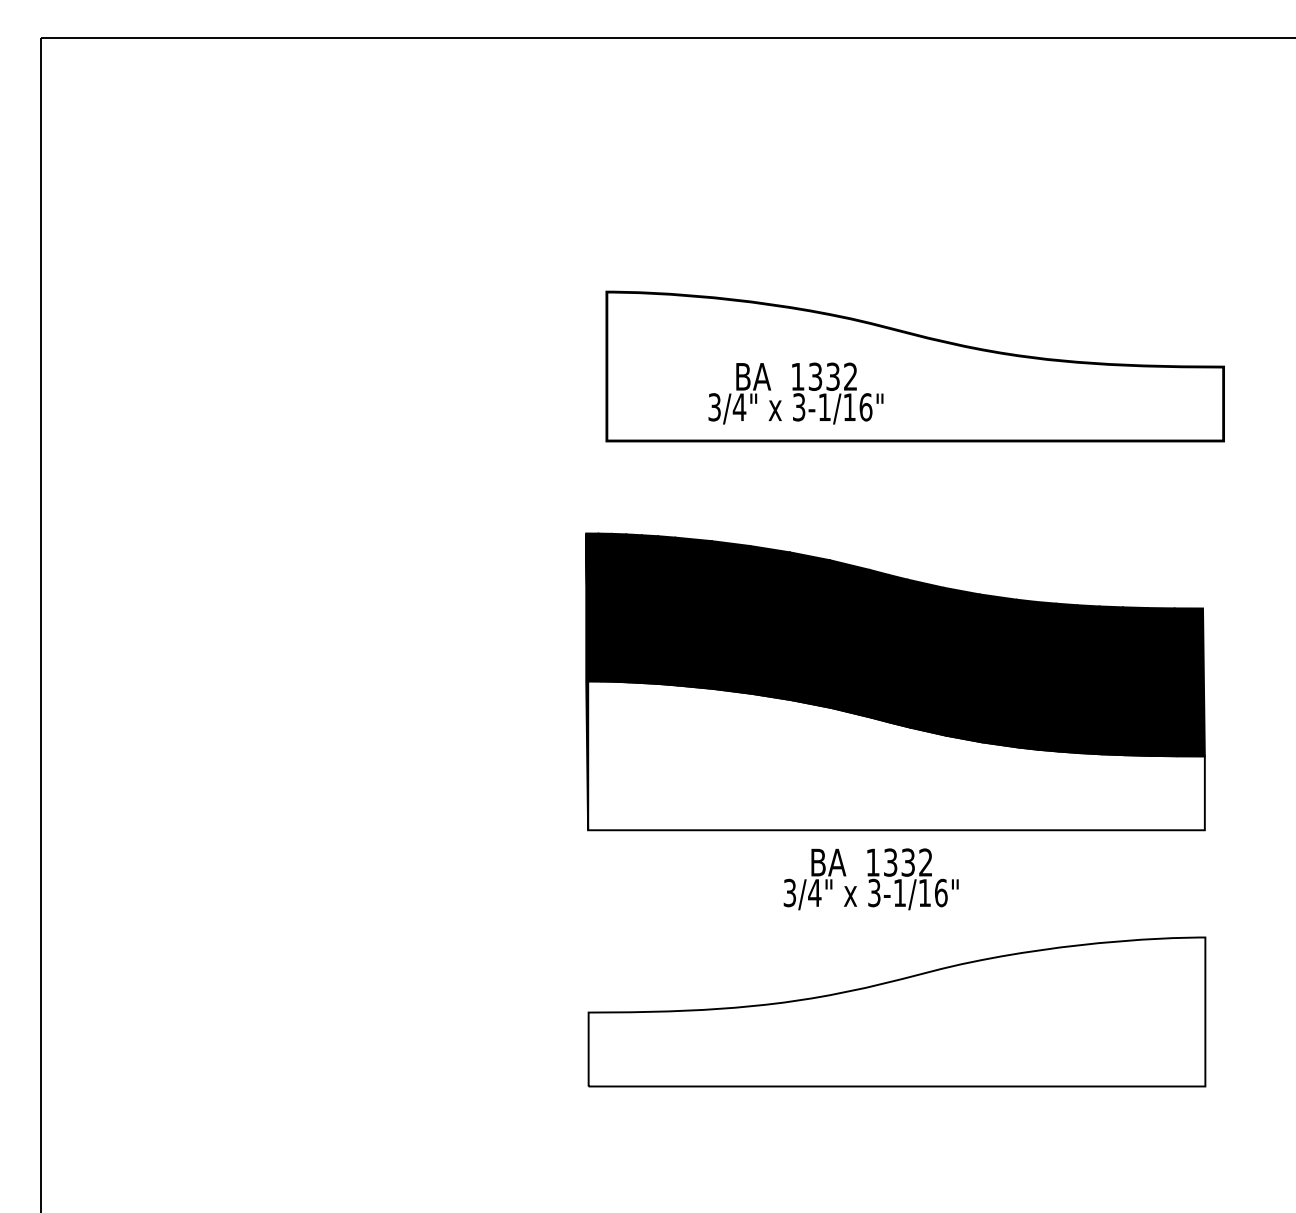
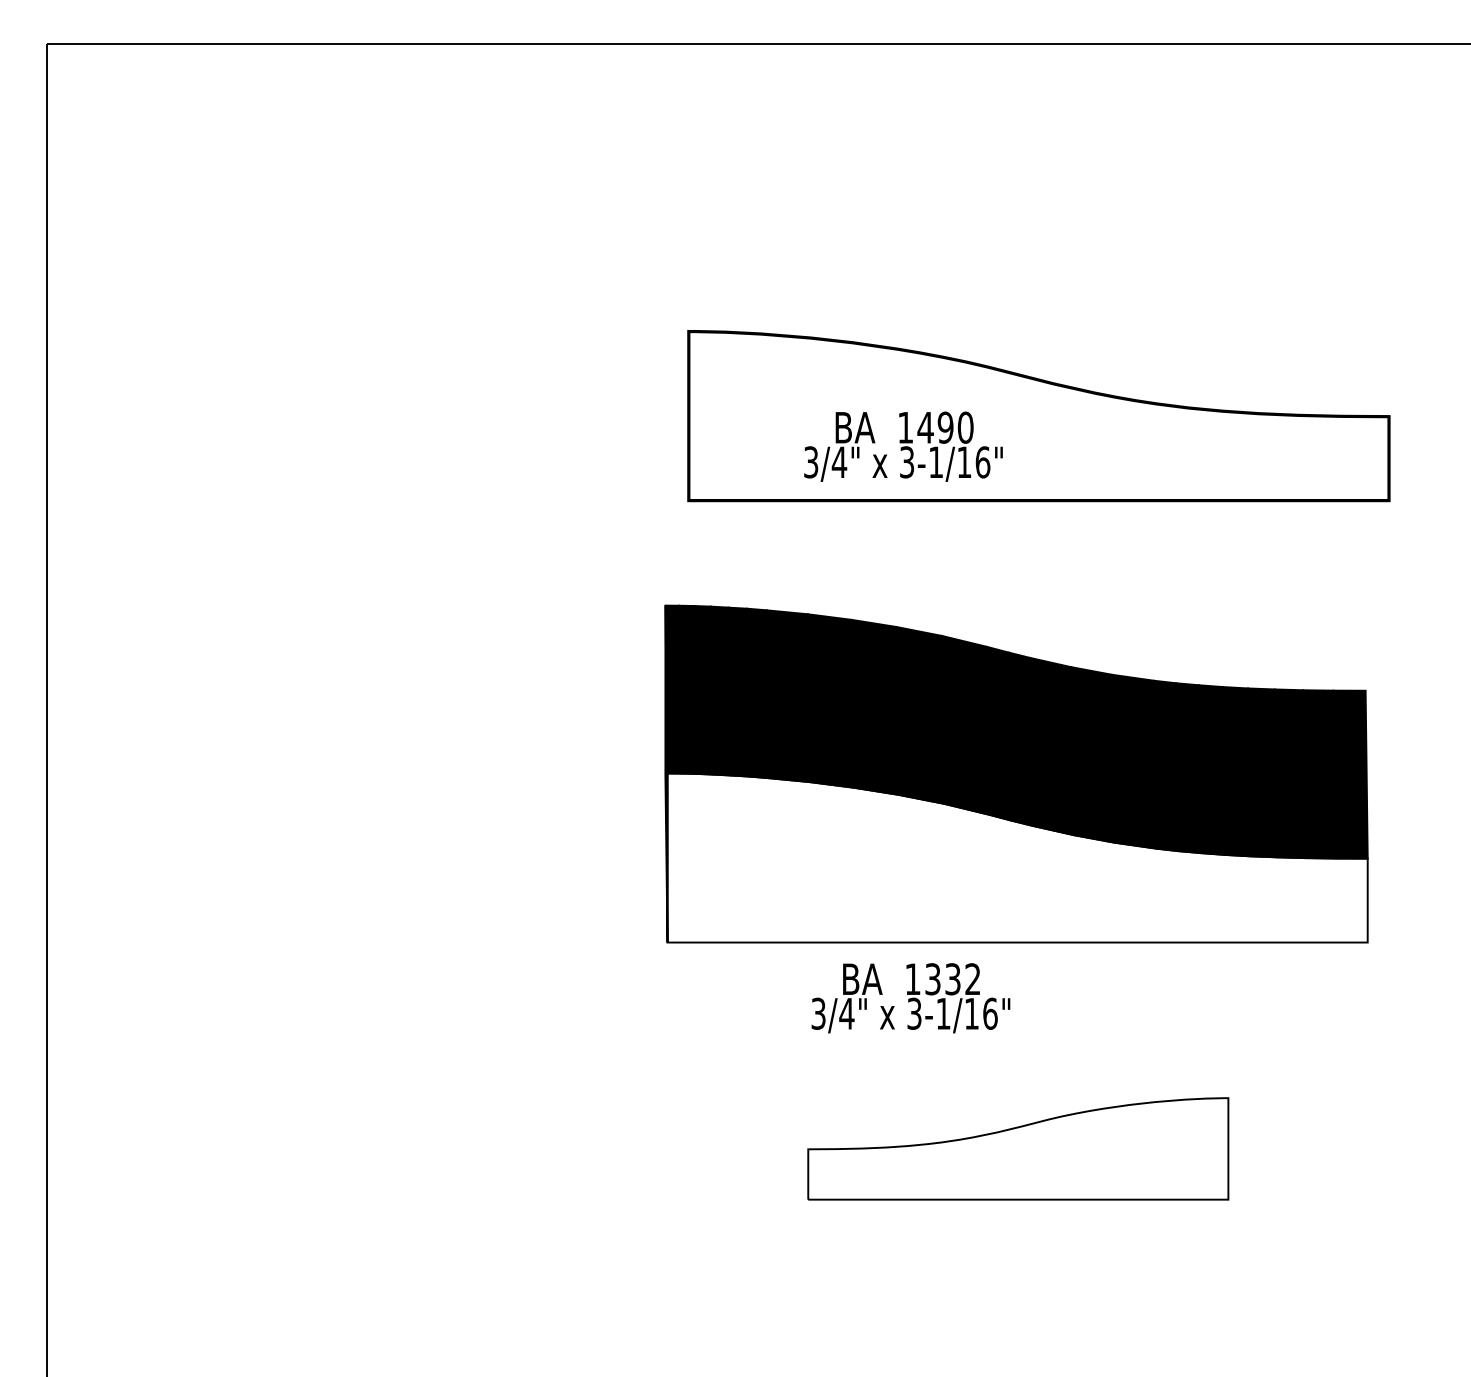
text: (832, 376) -> (945, 427), 1332 -> 1490
text: (870, 879) -> (910, 998), moved
part: (897, 1011) -> (1018, 1148), size x0.6

